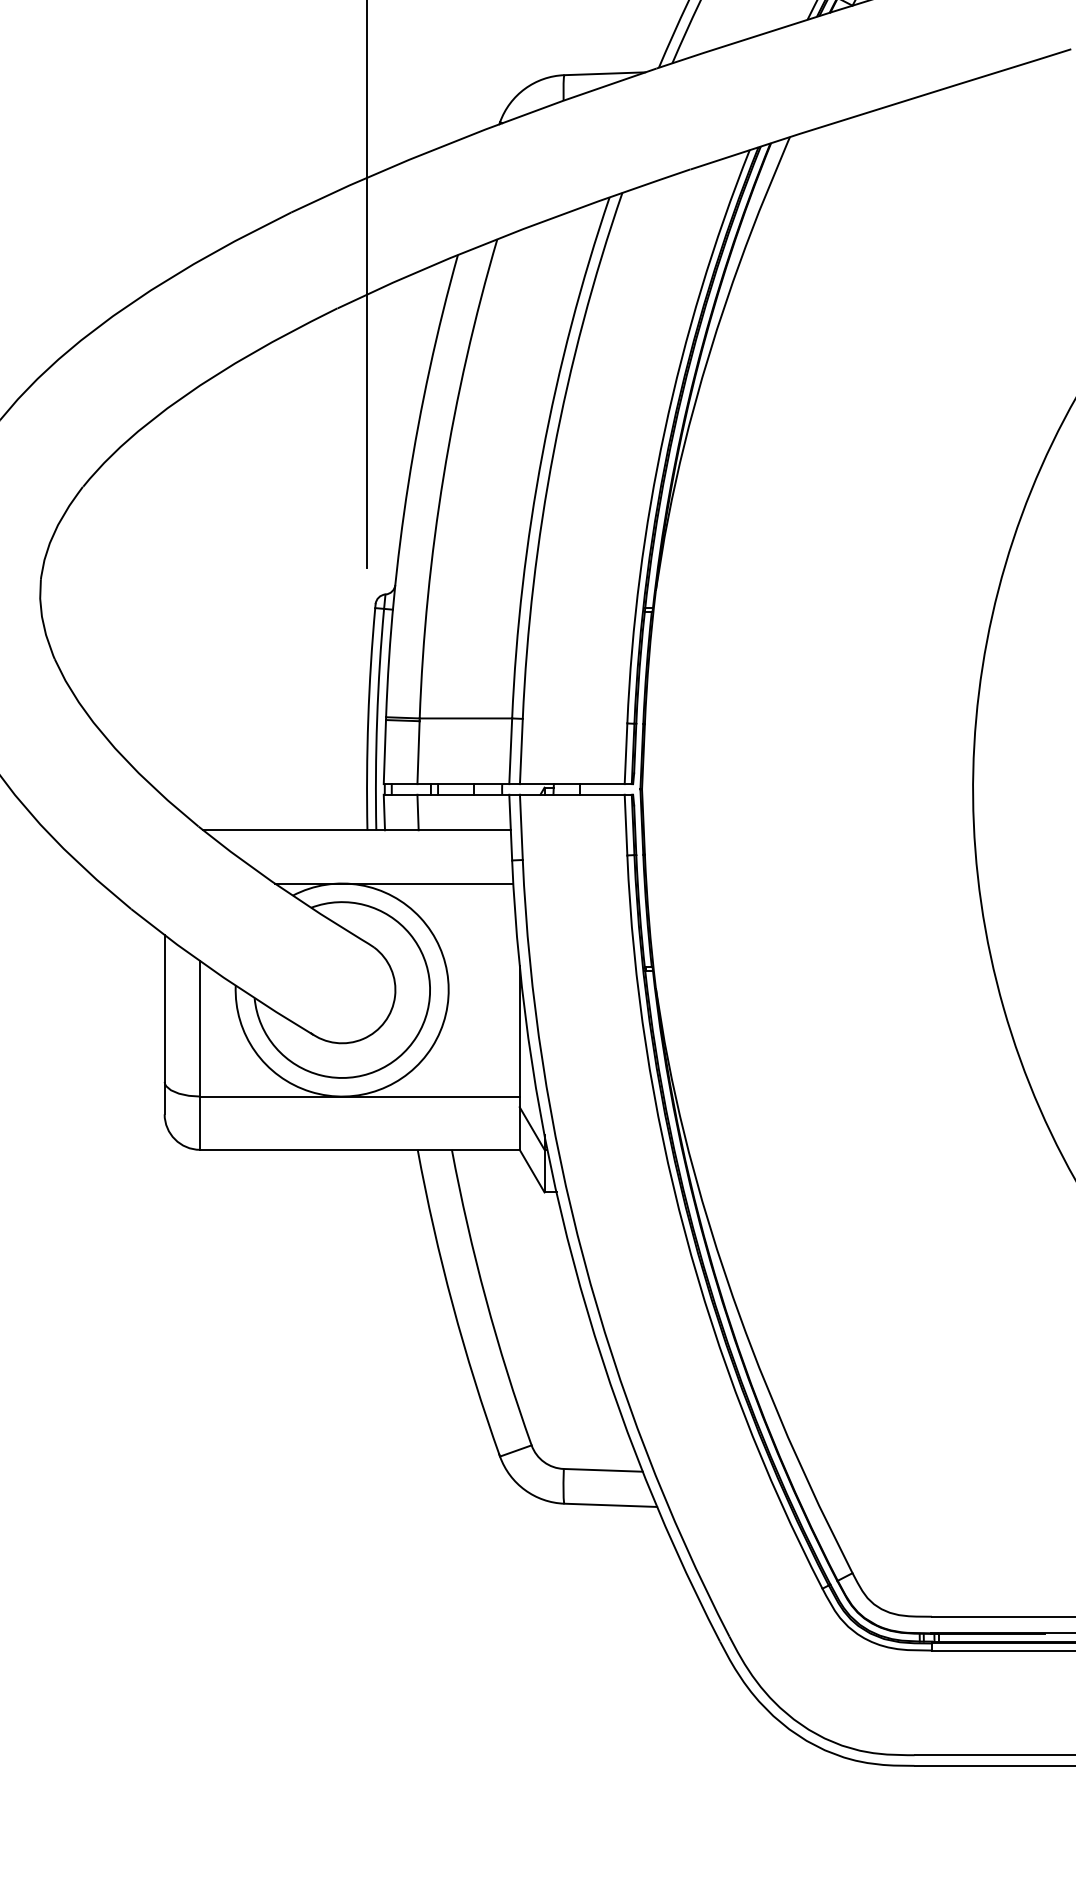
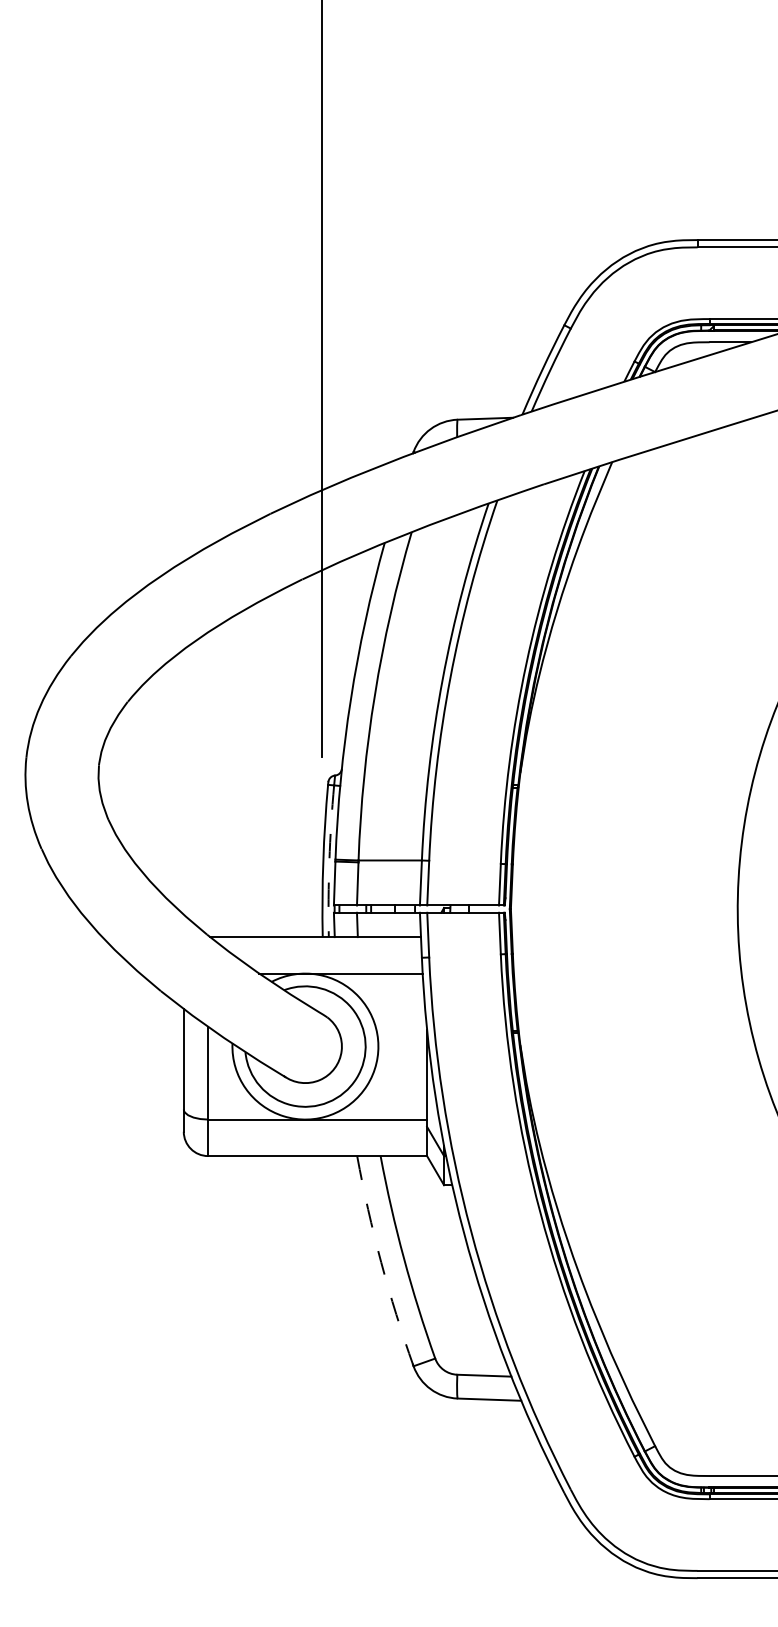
arc: (377, 719) -> (329, 861), solid -> dashed
arc: (453, 1305) -> (381, 1262), solid -> dashed

